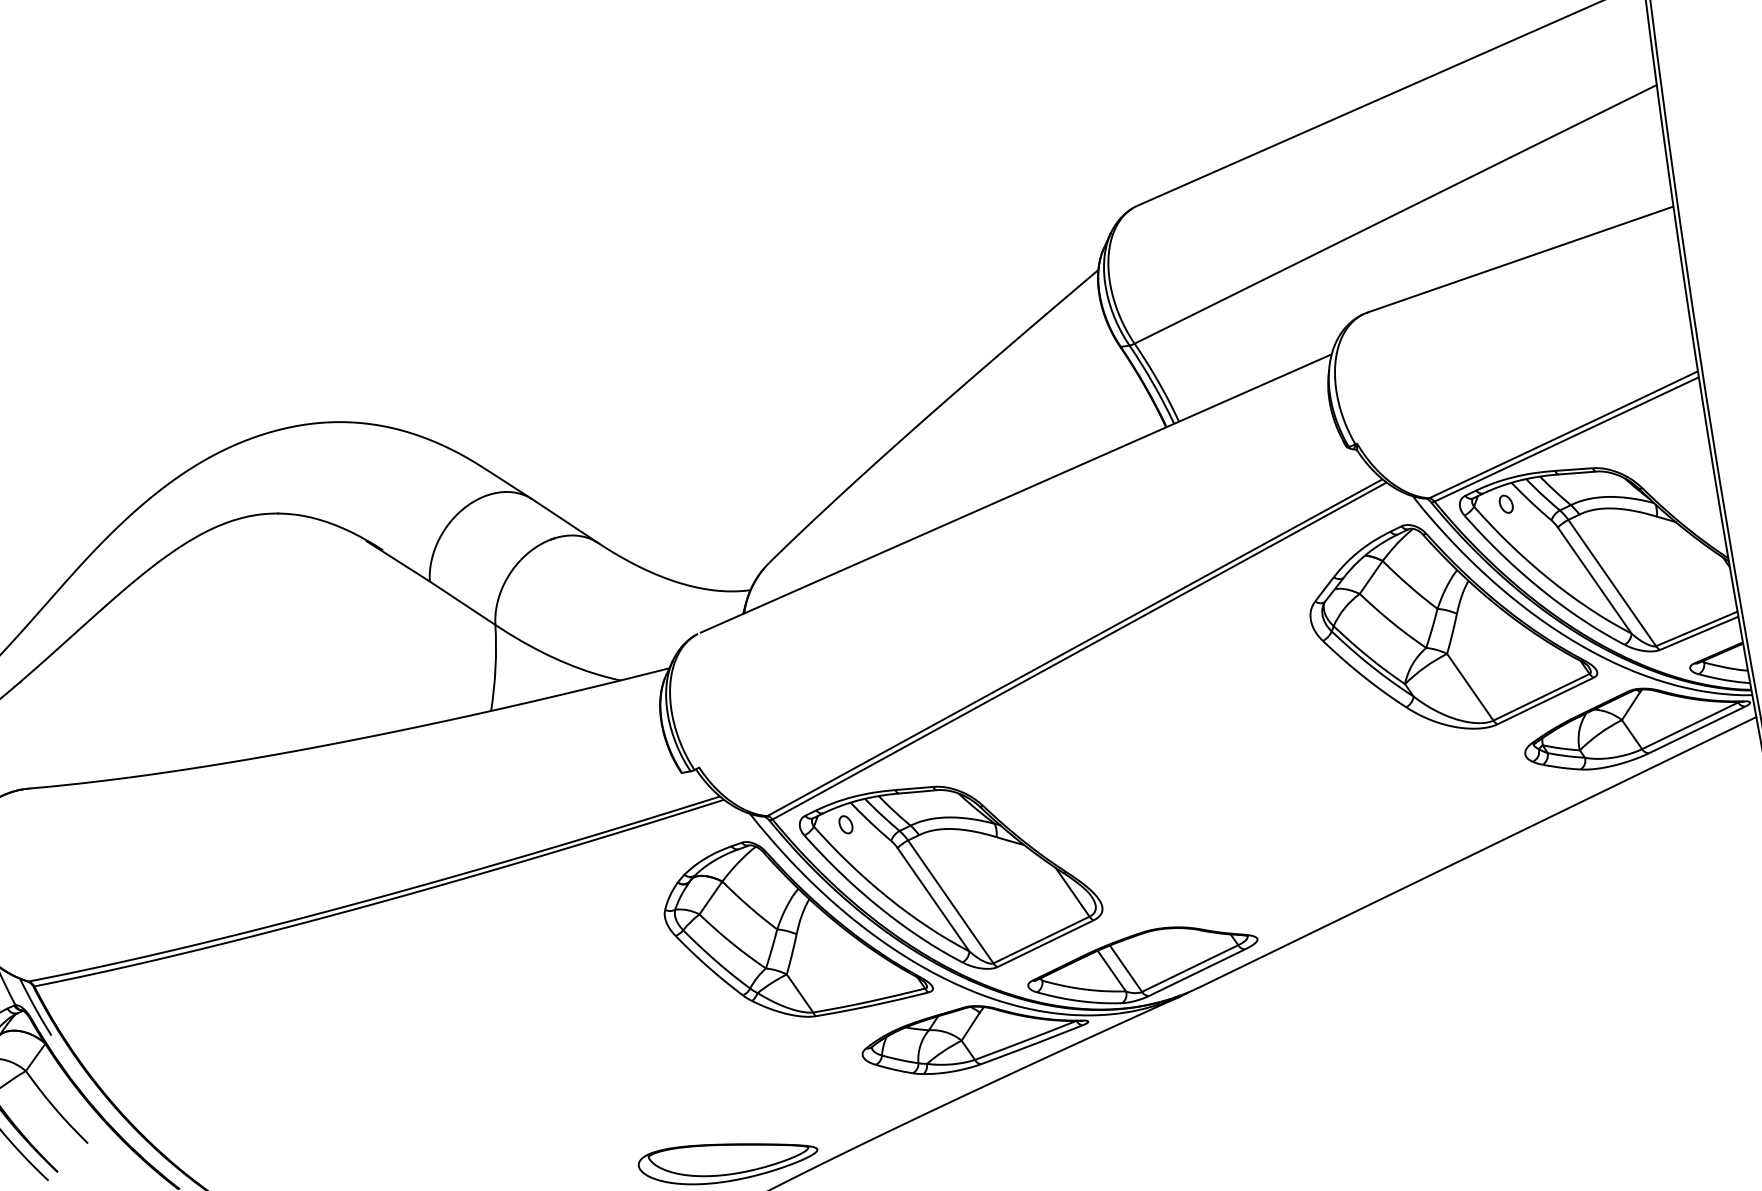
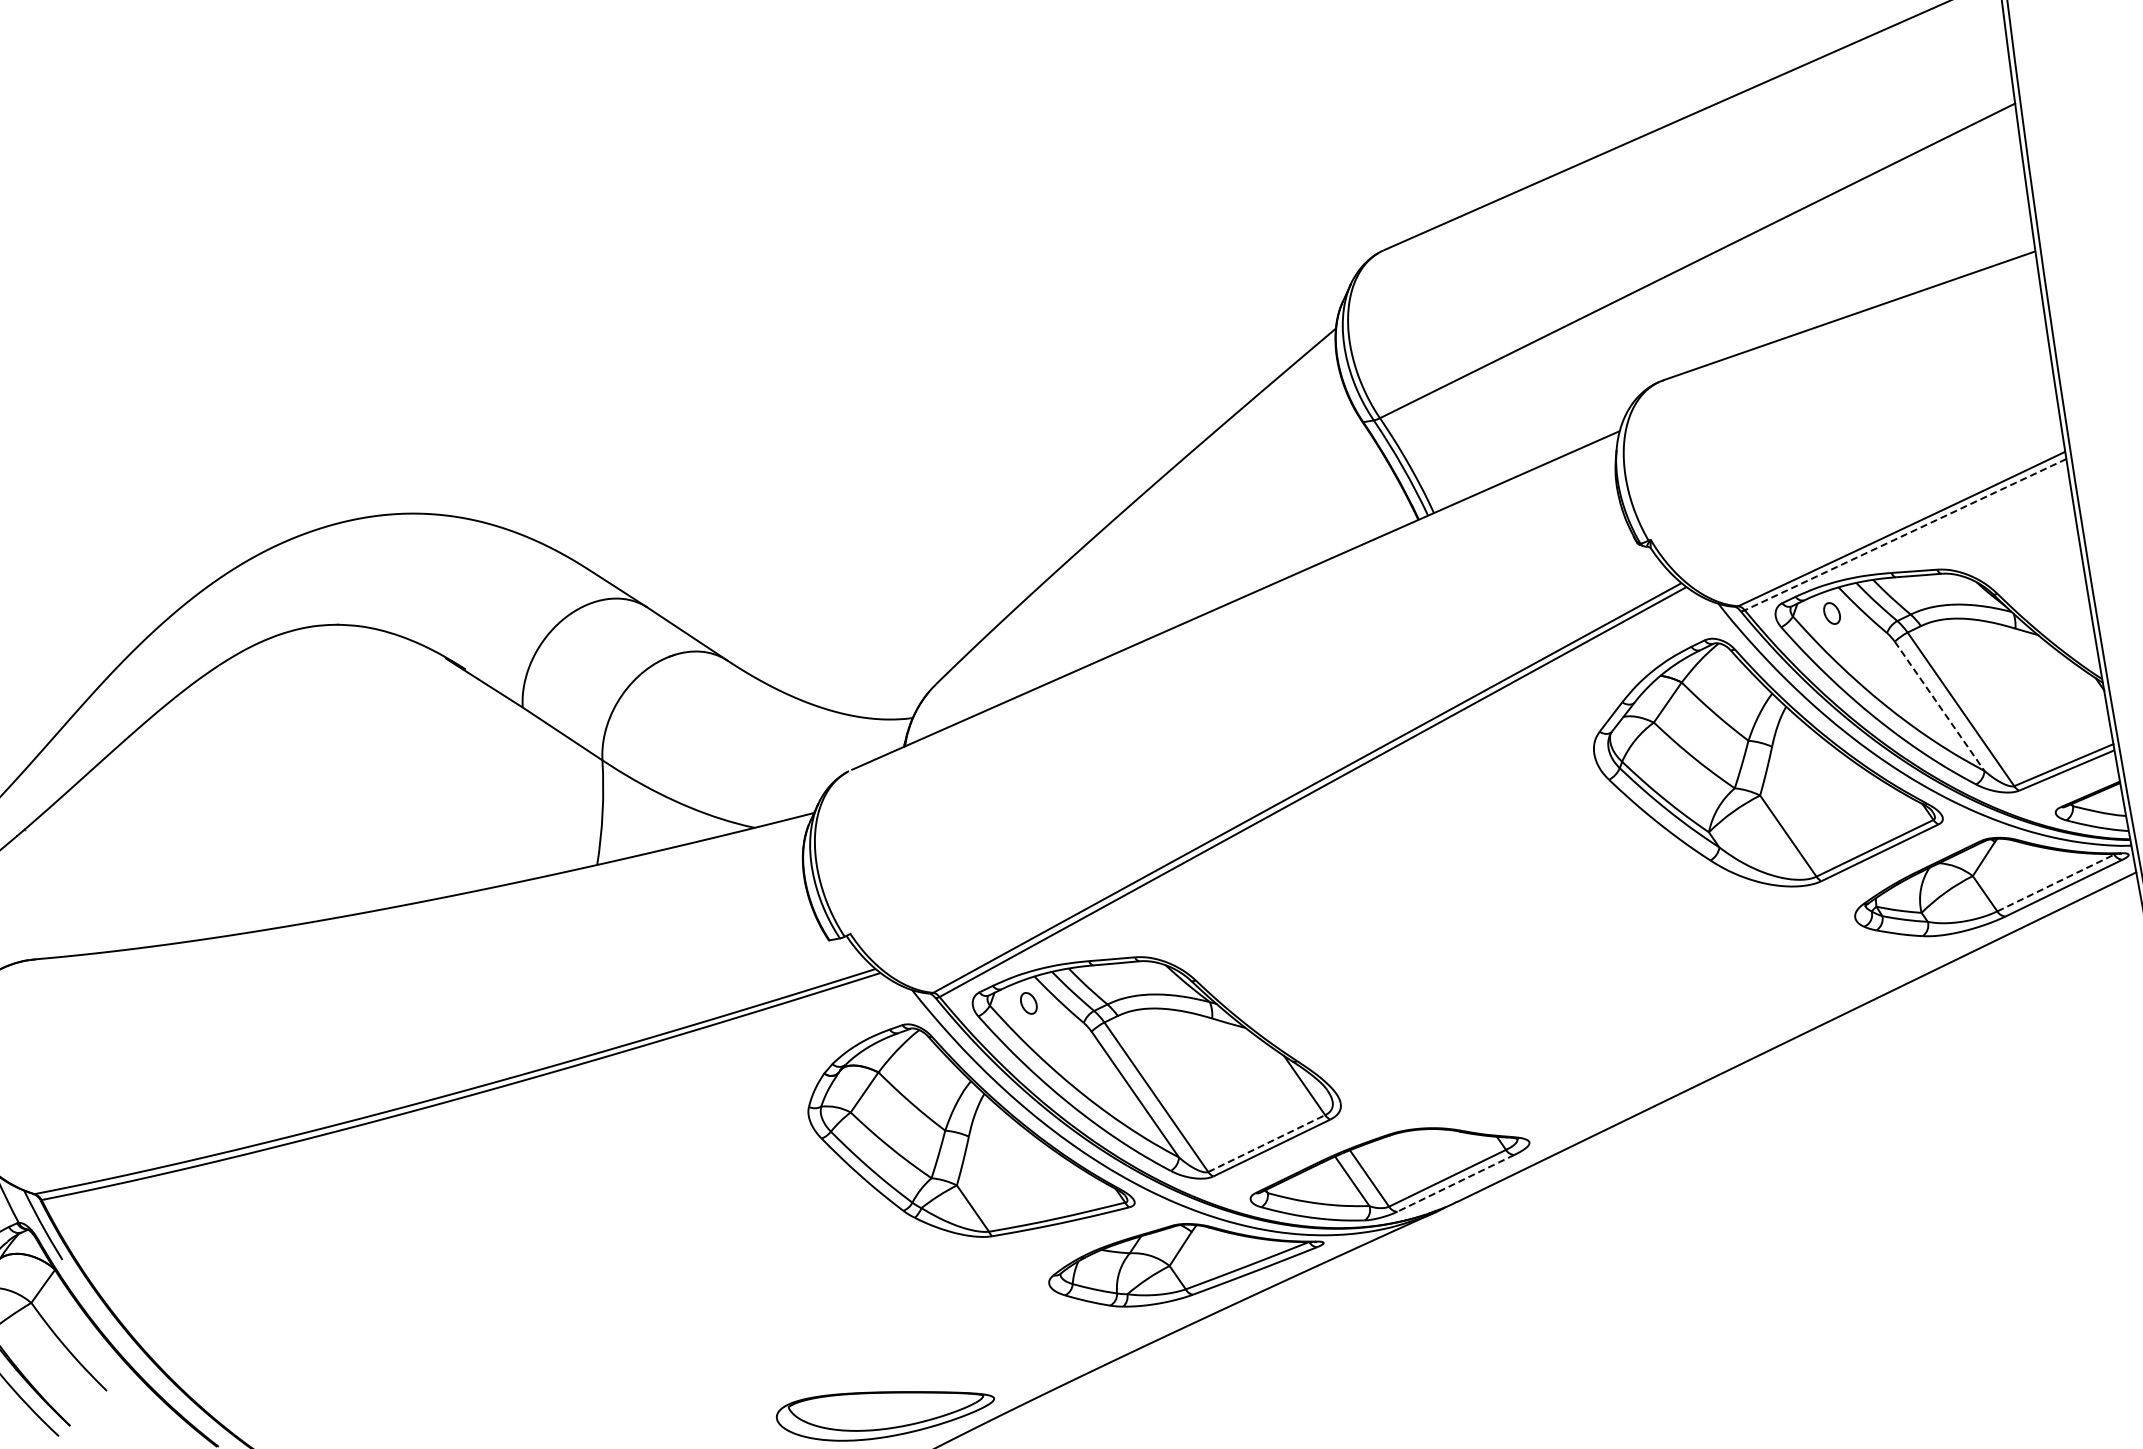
line: (1567, 439) -> (1906, 534), solid -> dashed
line: (1594, 580) -> (1939, 706), solid -> dashed
line: (1690, 725) -> (2056, 882), solid -> dashed
line: (1042, 939) -> (1267, 1143), solid -> dashed
line: (1196, 972) -> (1455, 1183), solid -> dashed

